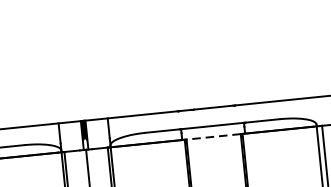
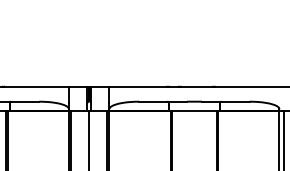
line: (212, 136) -> (193, 110), dashed -> solid

